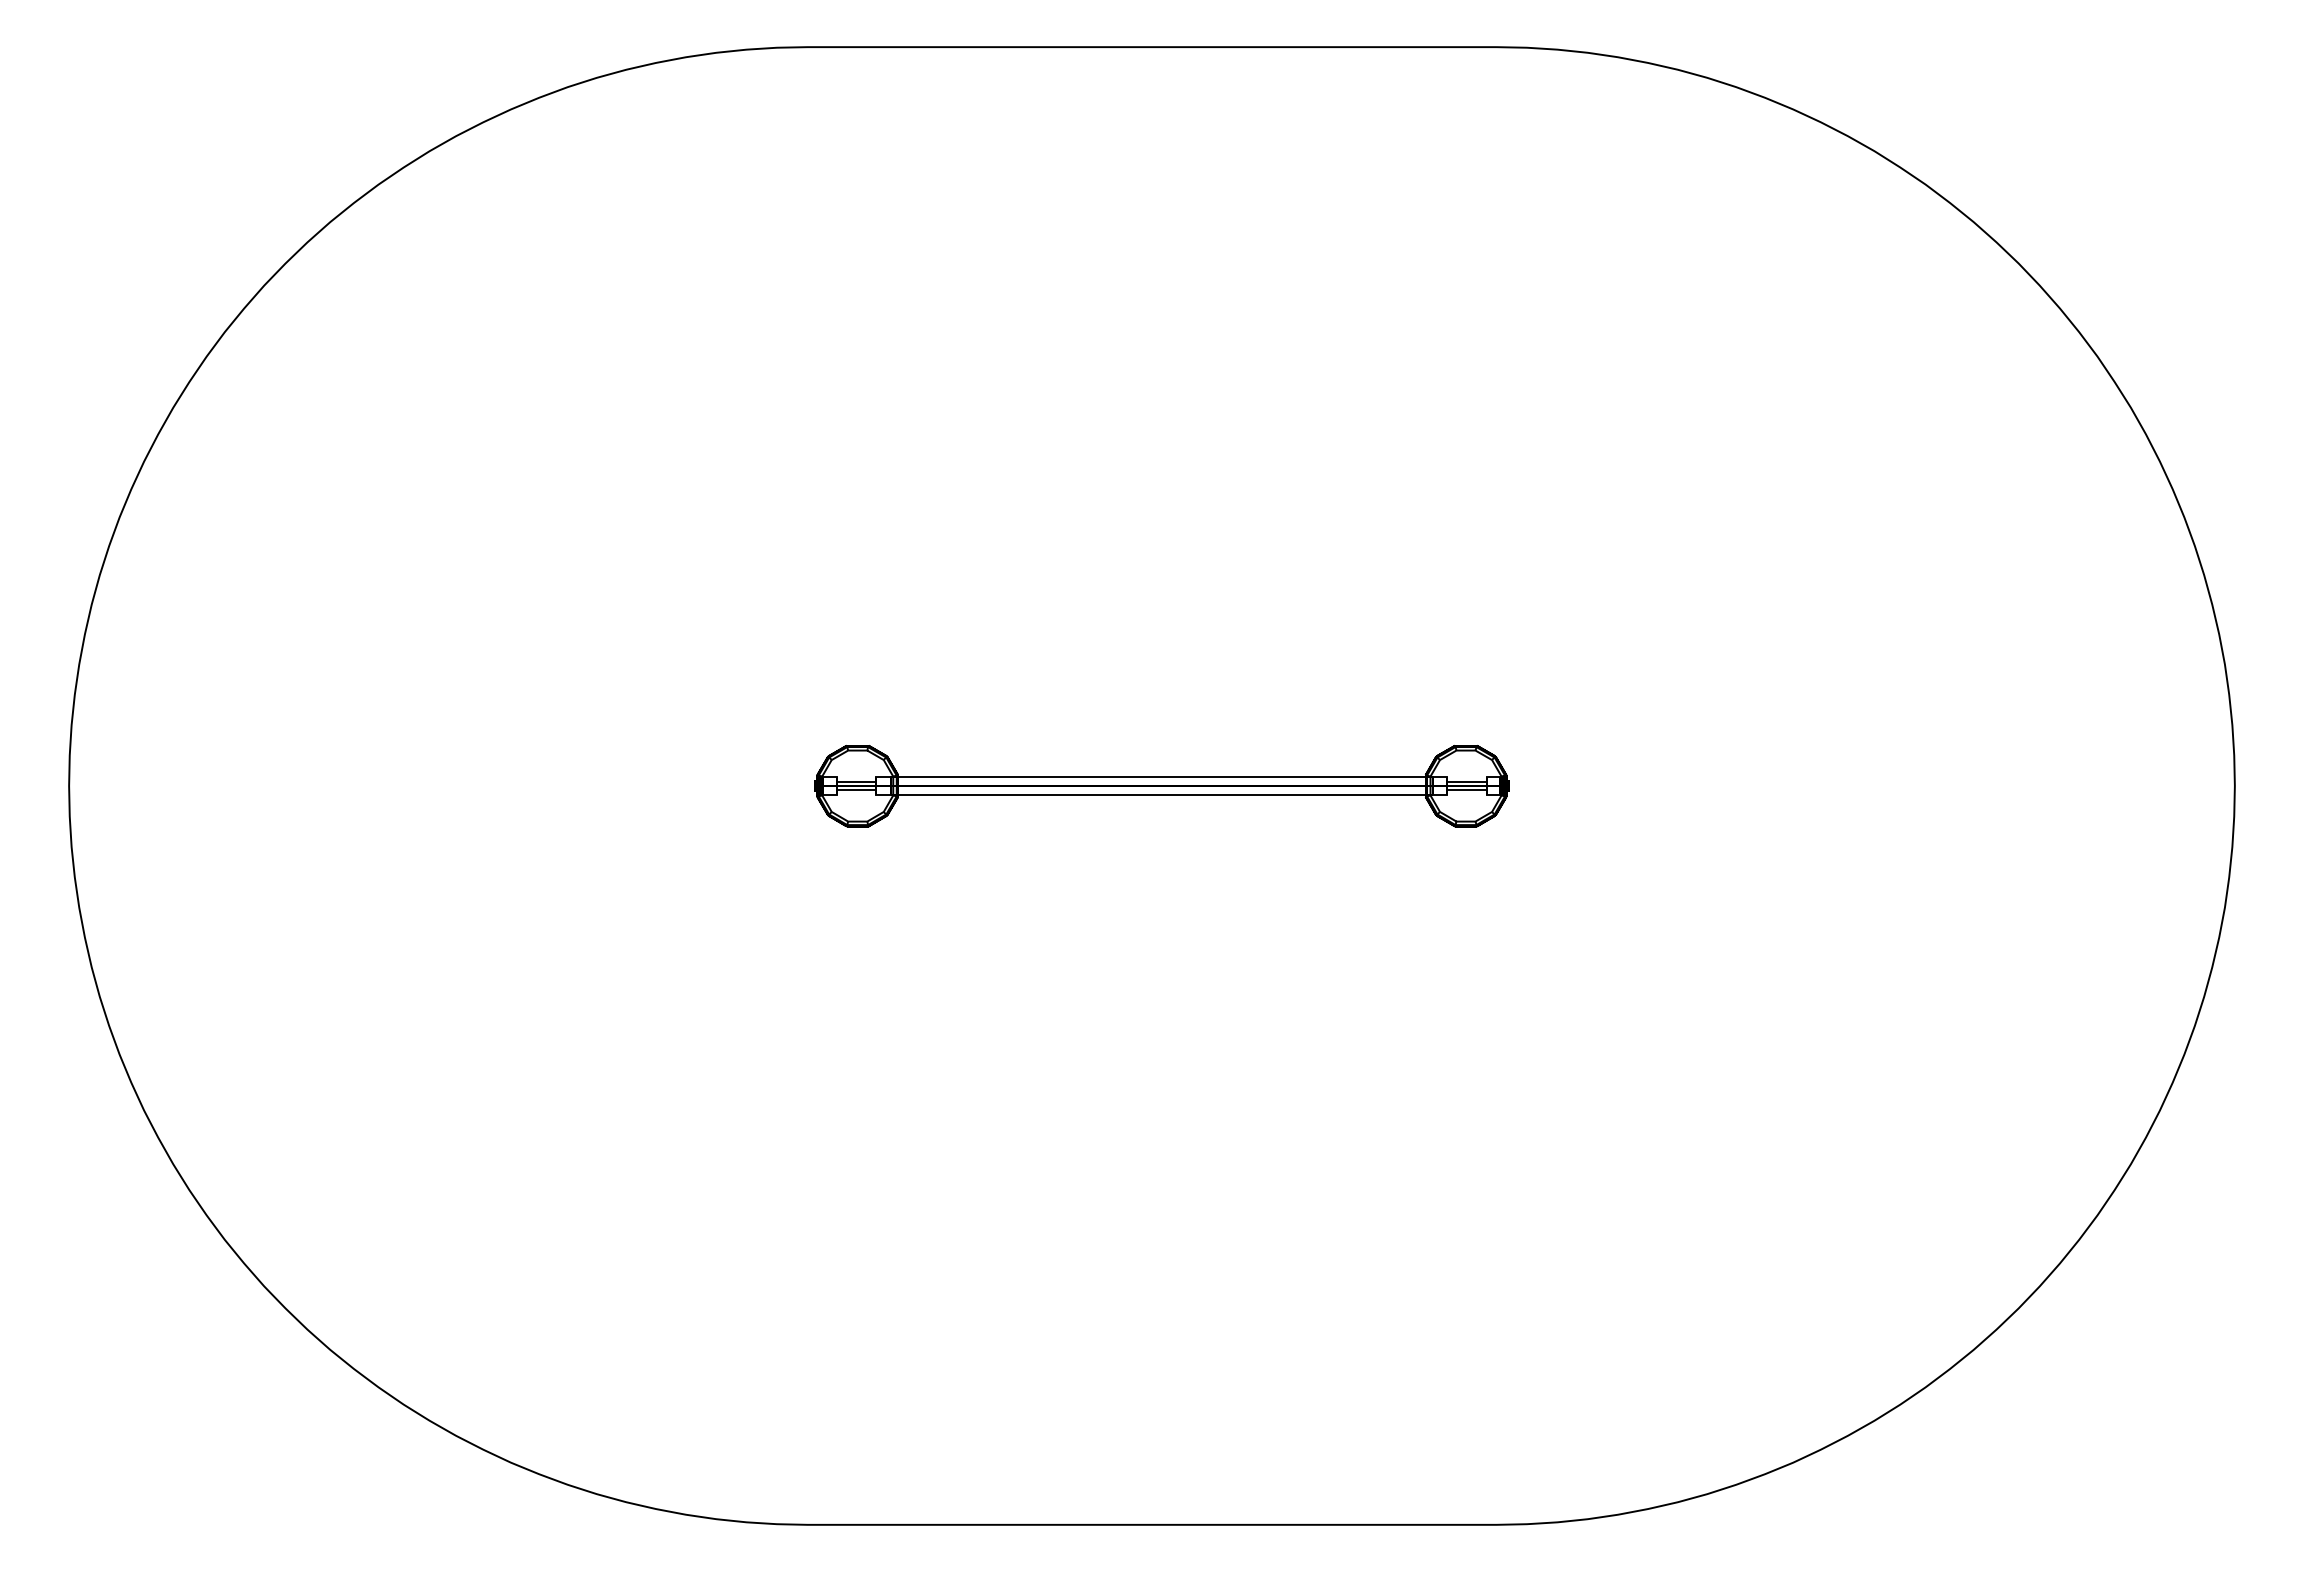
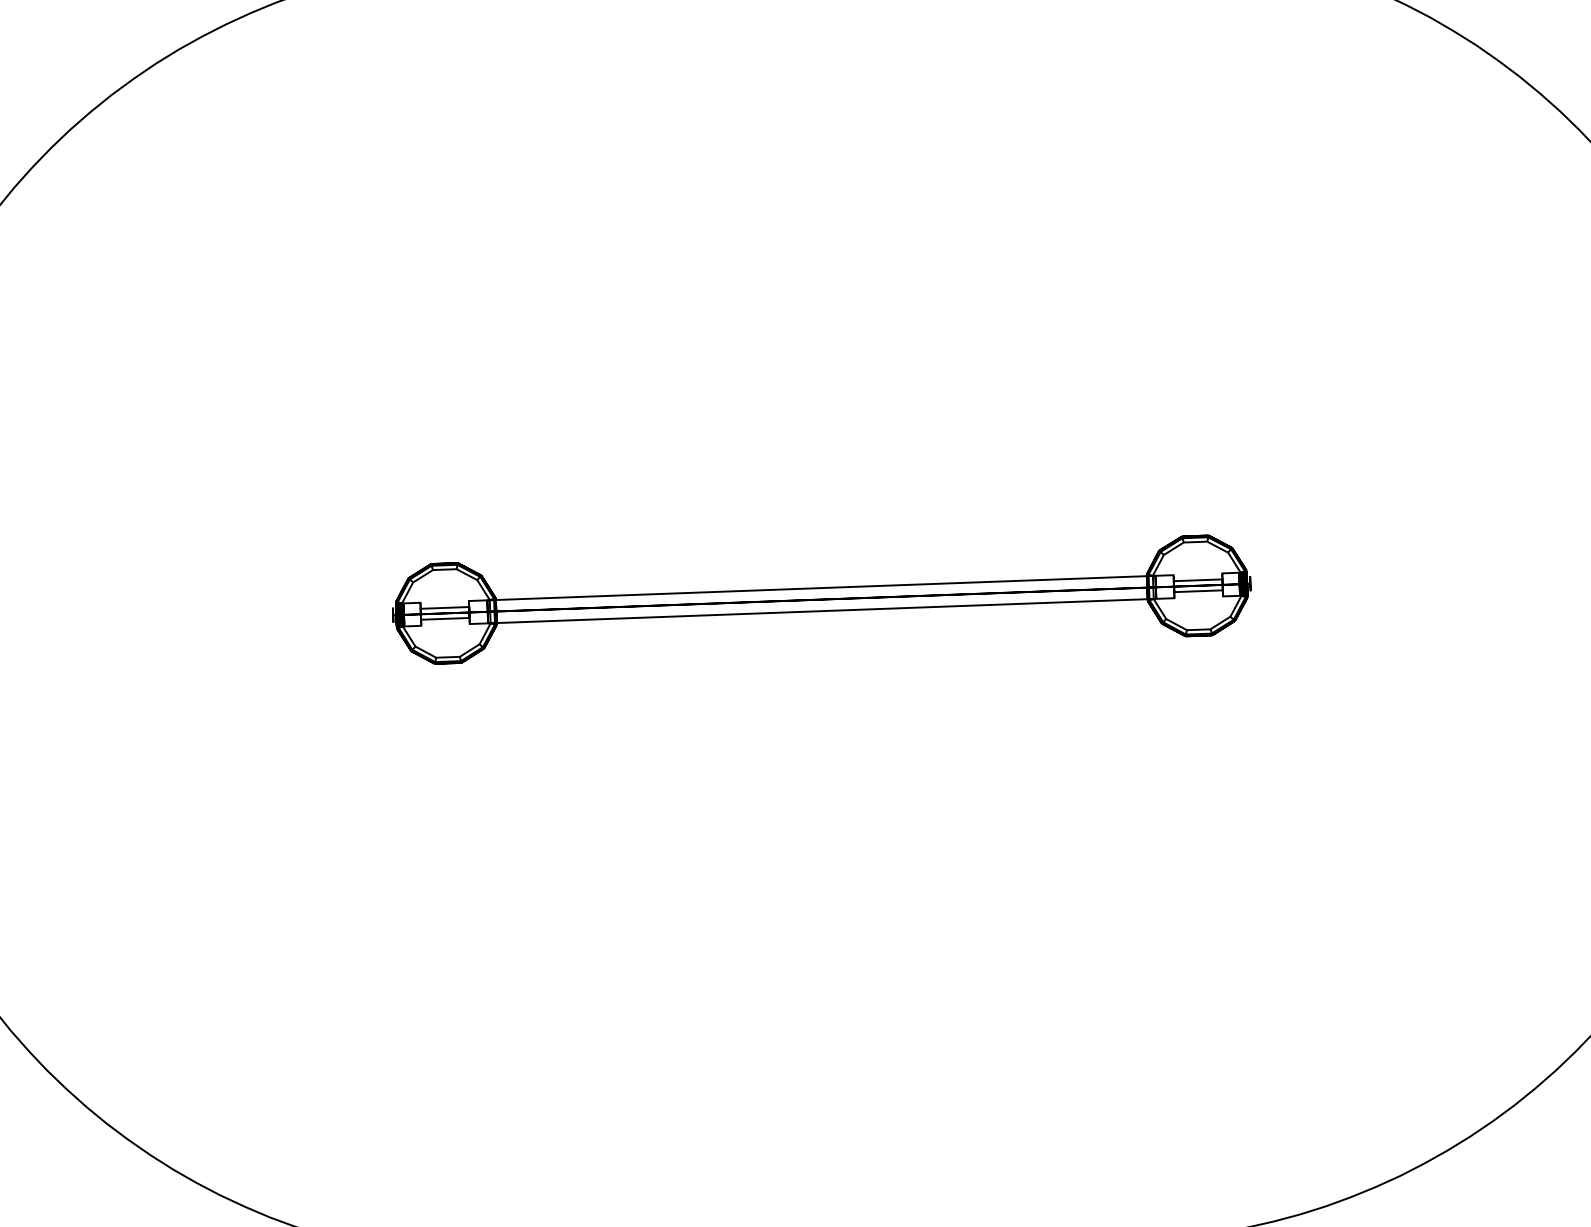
part: (1161, 786) -> (821, 600), size x1.4

